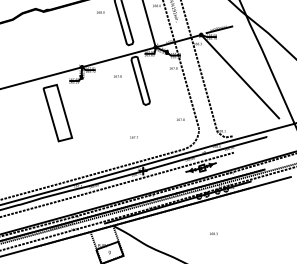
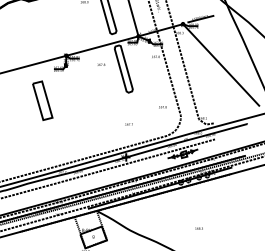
part: (57, 113) -> (42, 101), size x0.7
text: (133, 137) -> (128, 124), moved
text: (213, 233) -> (198, 228), moved

